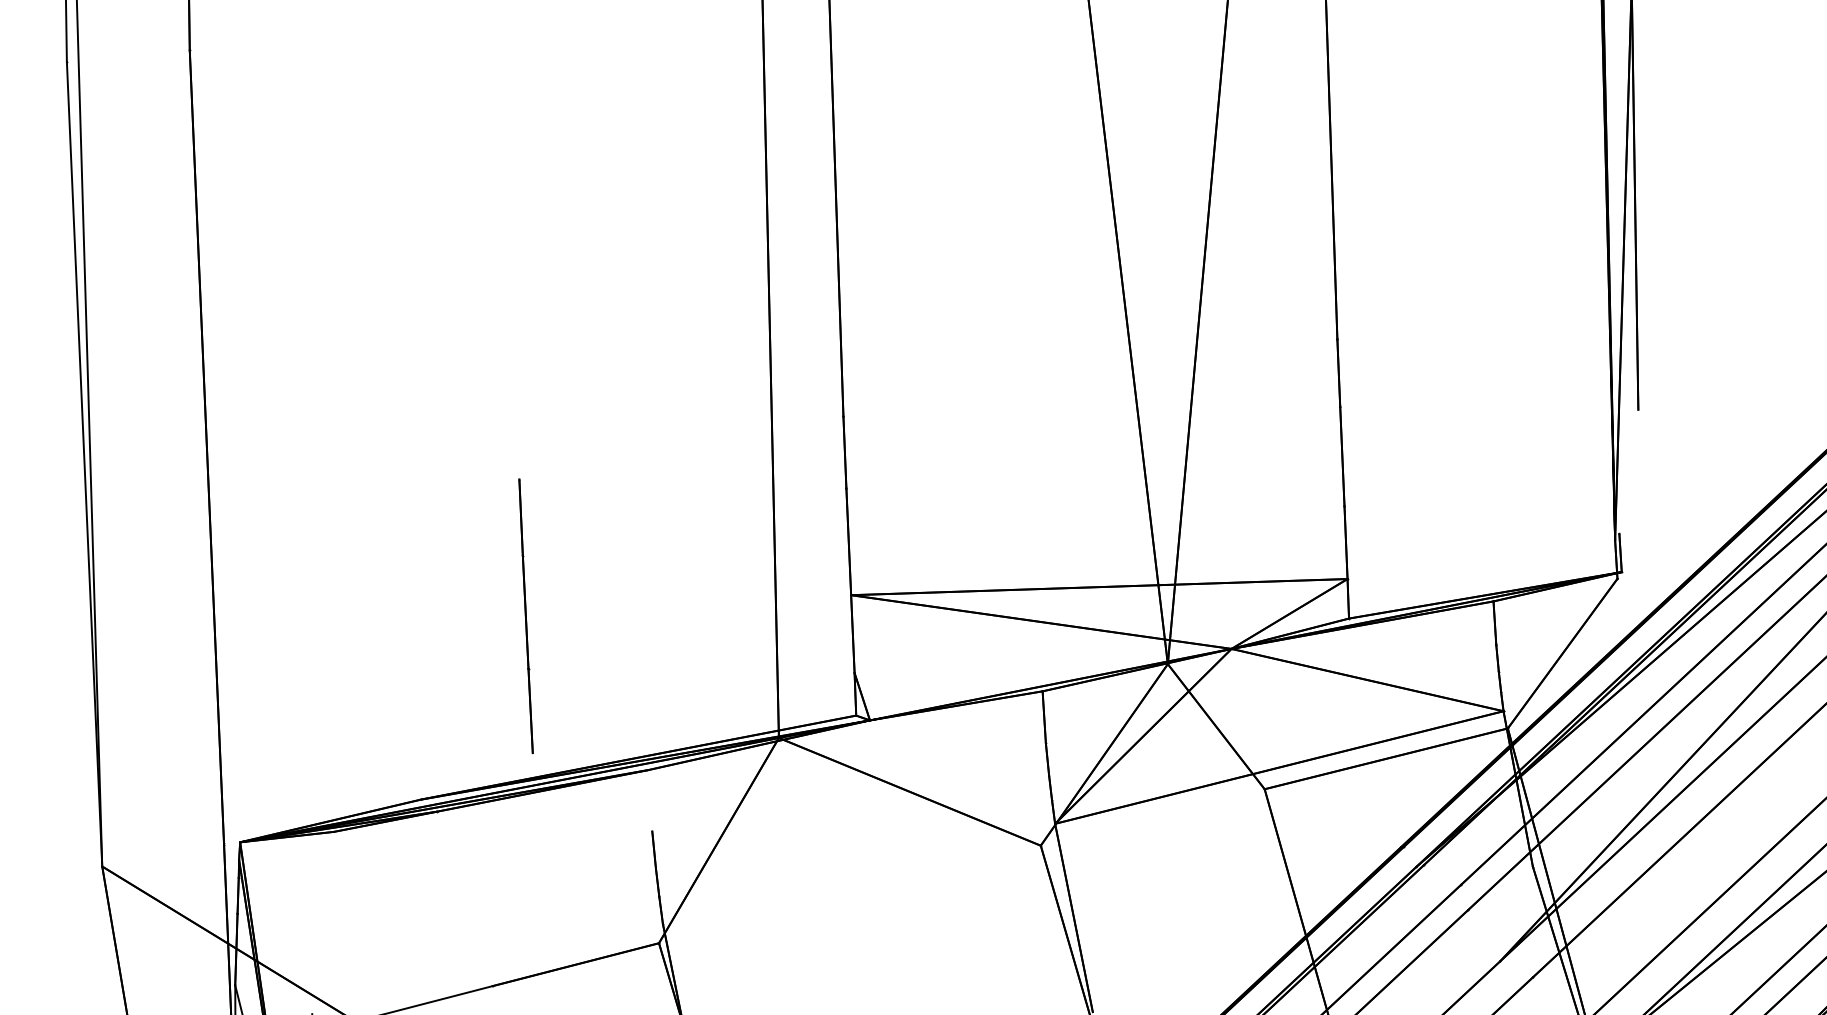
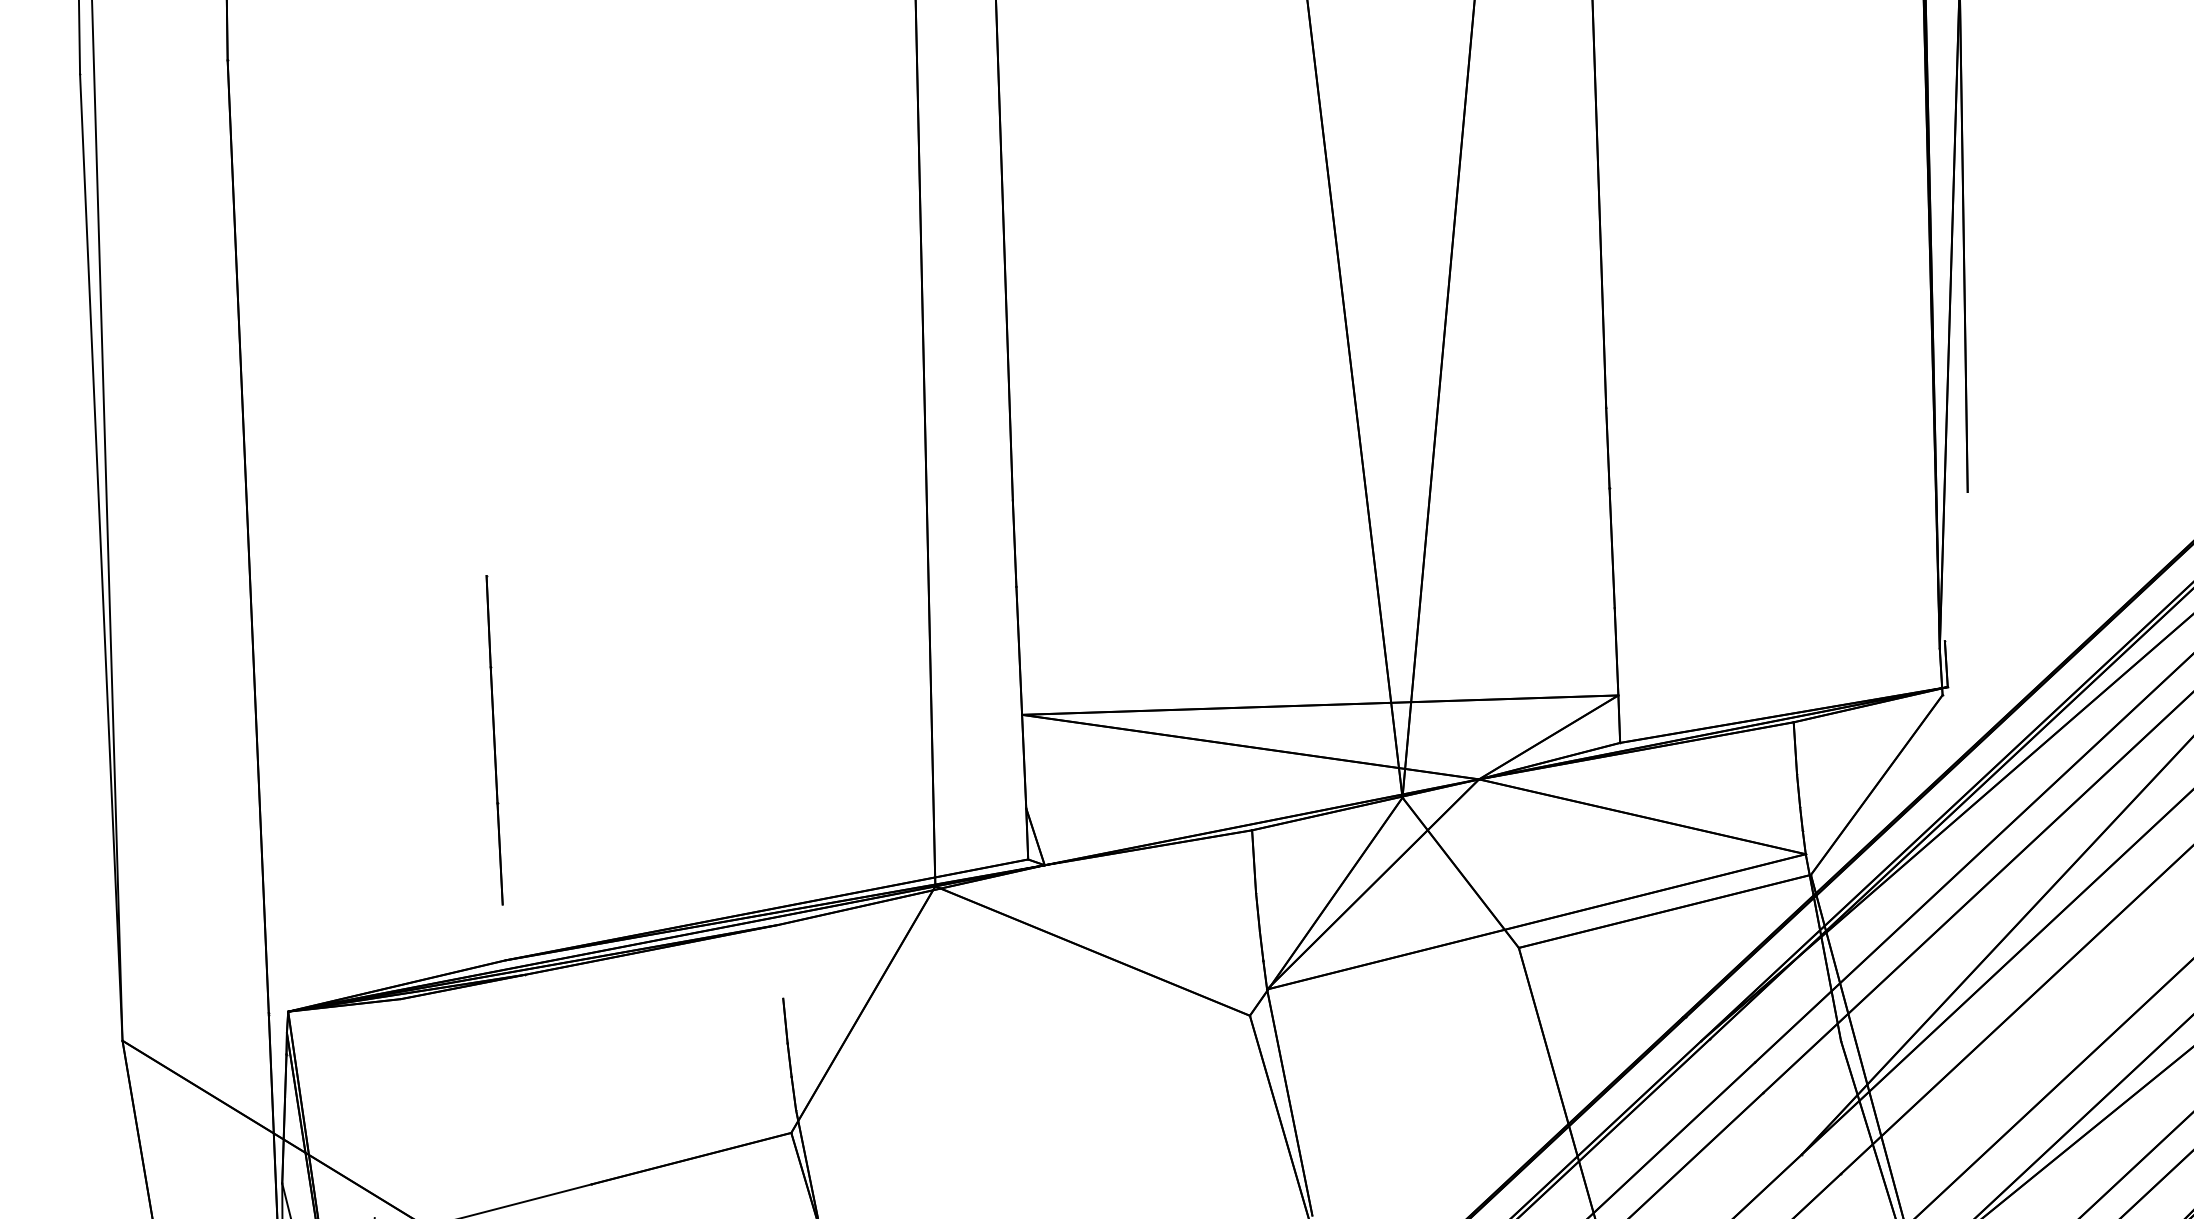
line: (525, 616) -> (494, 740), moved

